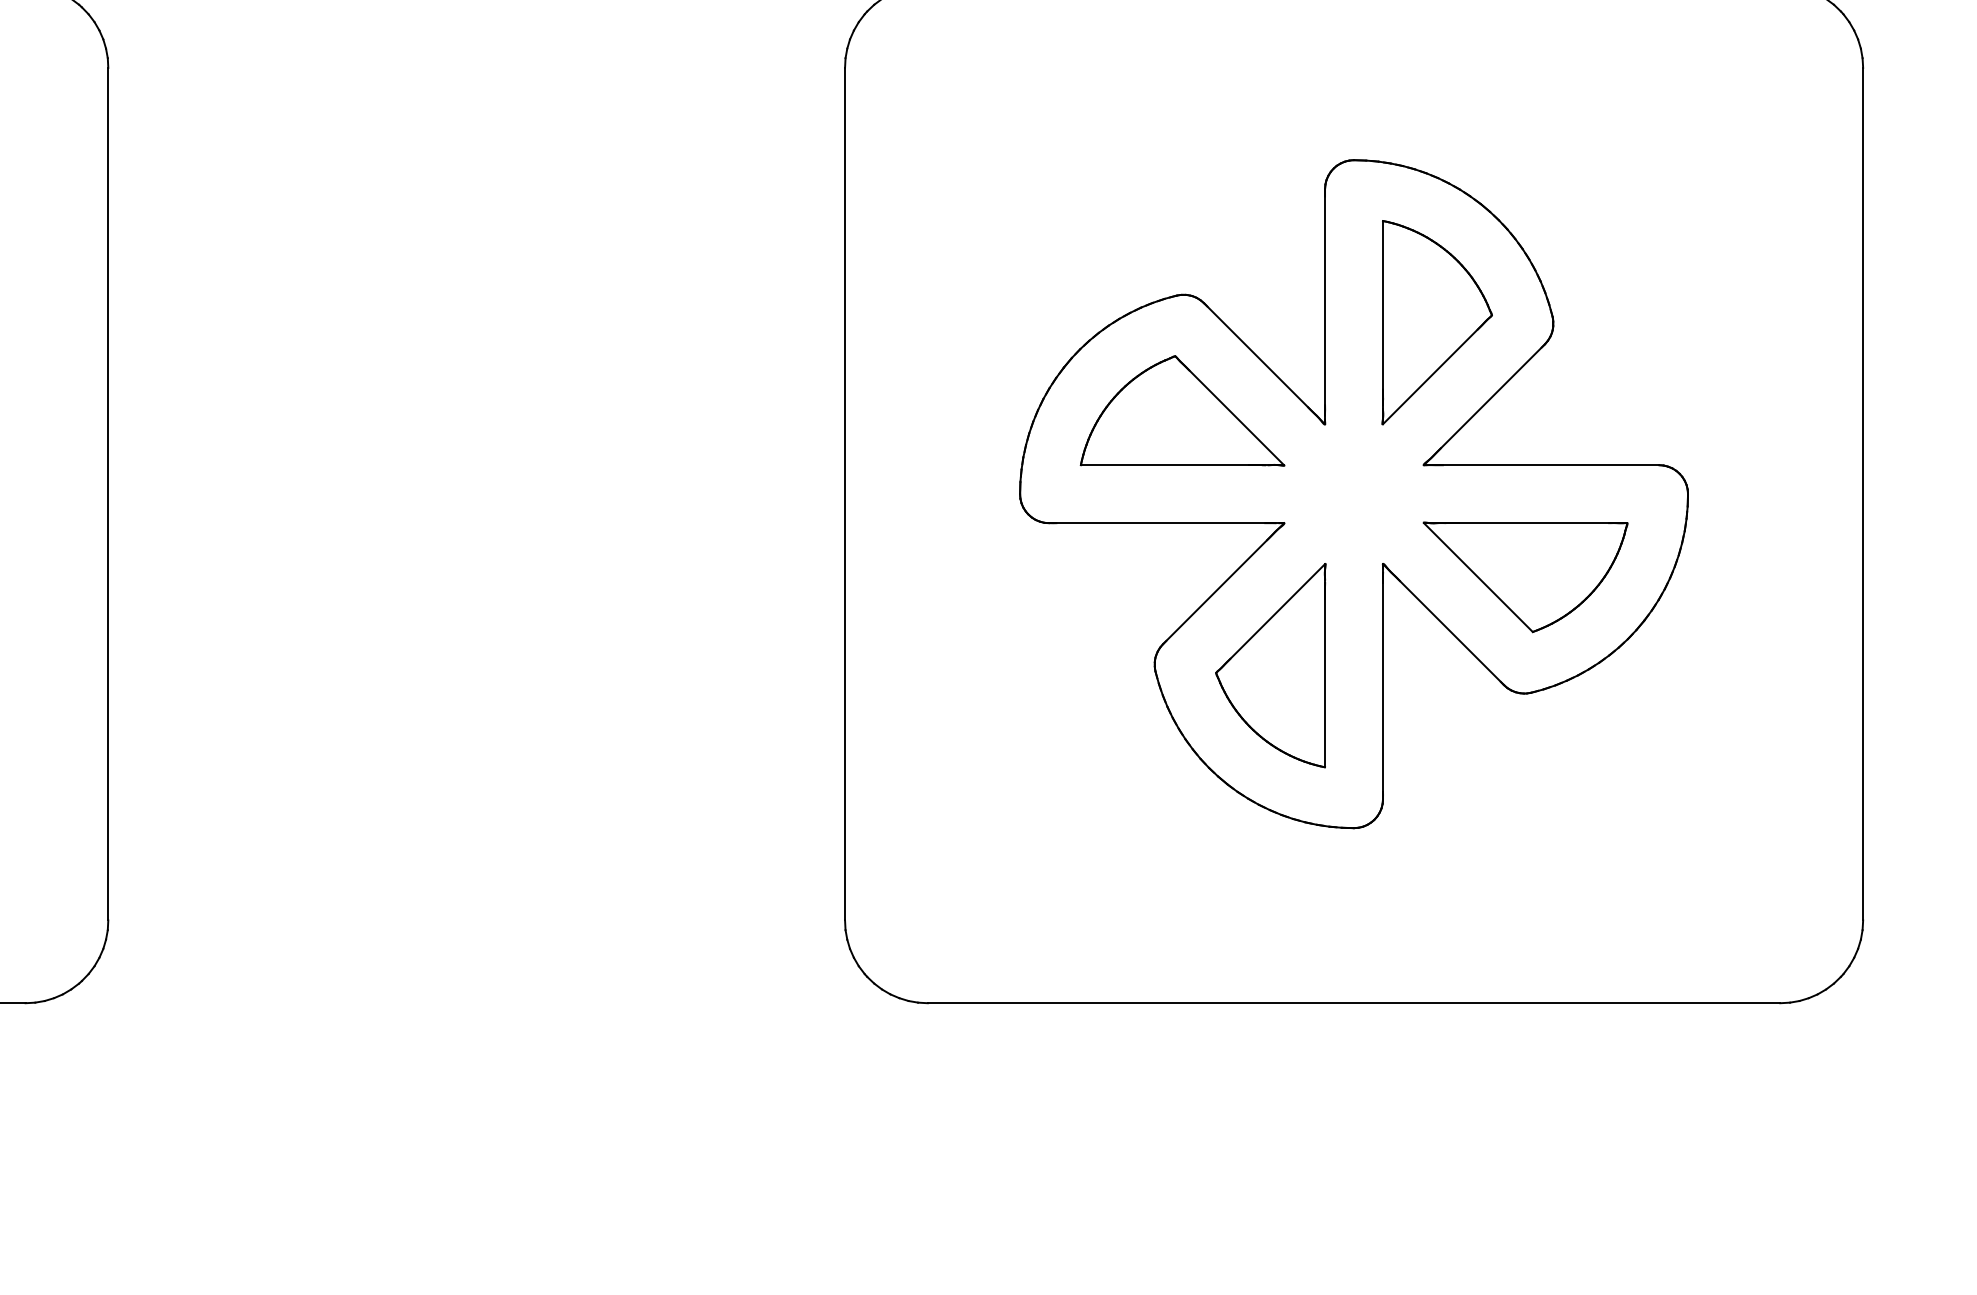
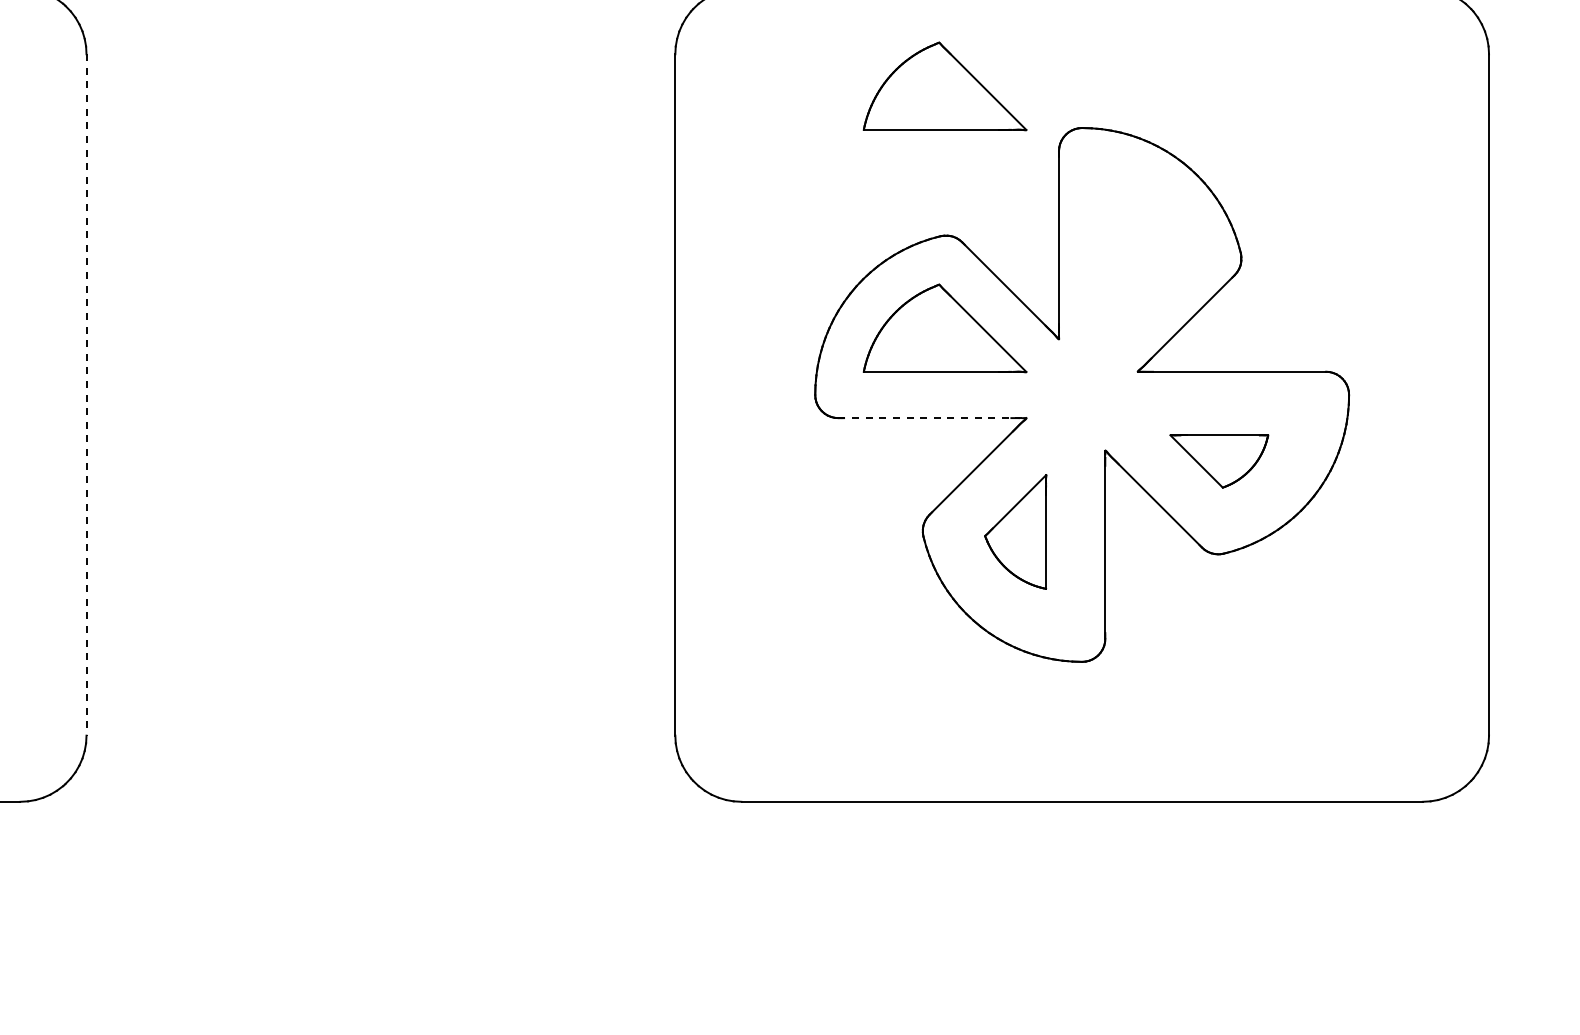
part: (1181, 108) -> (944, 86), added
part: (1437, 322) -> (1148, 257), removed
line: (108, 493) -> (86, 394), solid -> dashed
line: (1166, 523) -> (932, 418), solid -> dashed
part: (1525, 577) -> (1219, 461), size x0.6
part: (1270, 665) -> (1015, 531), size x0.7

